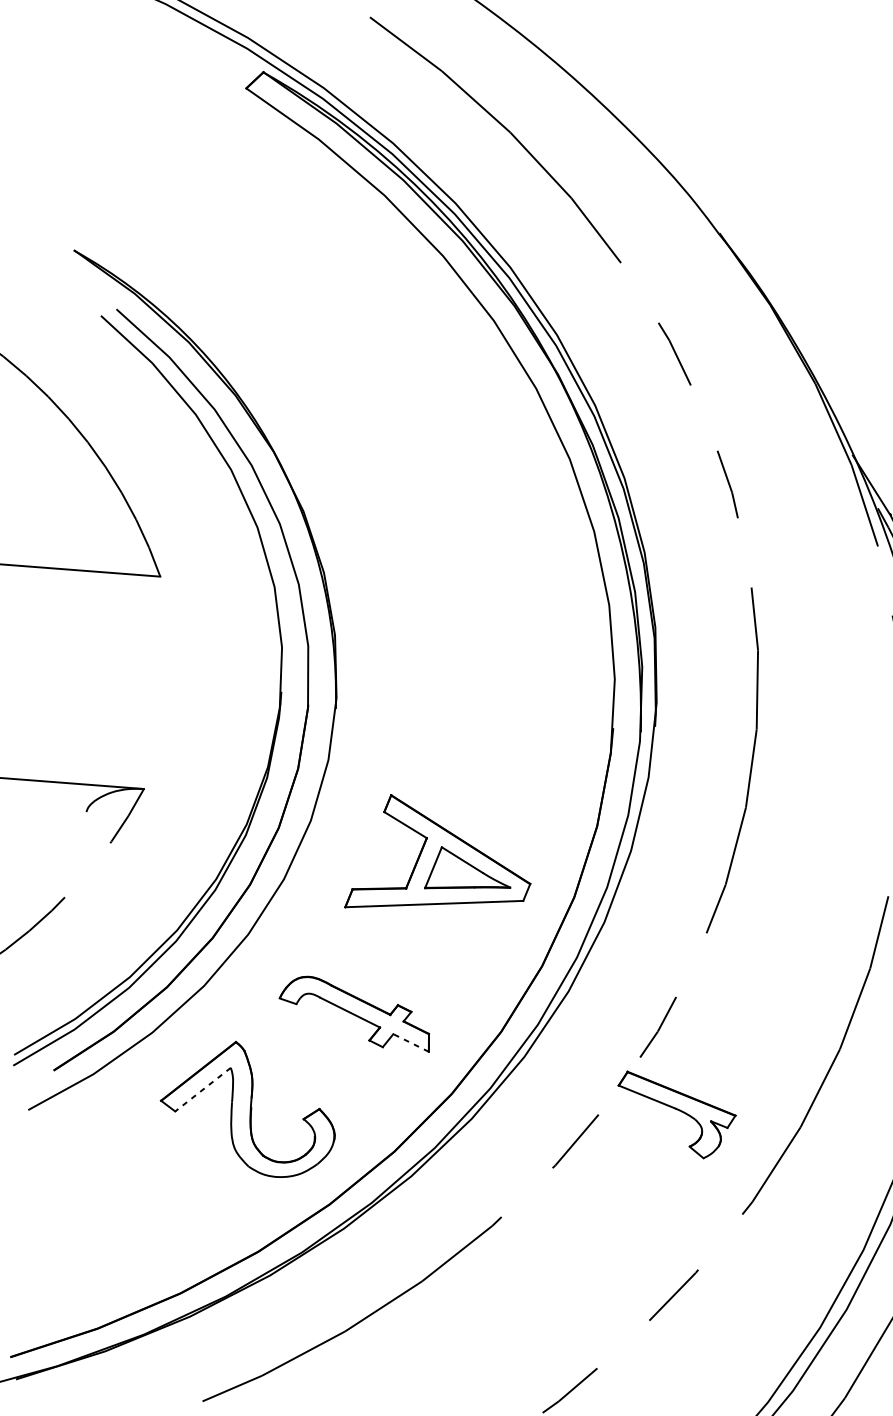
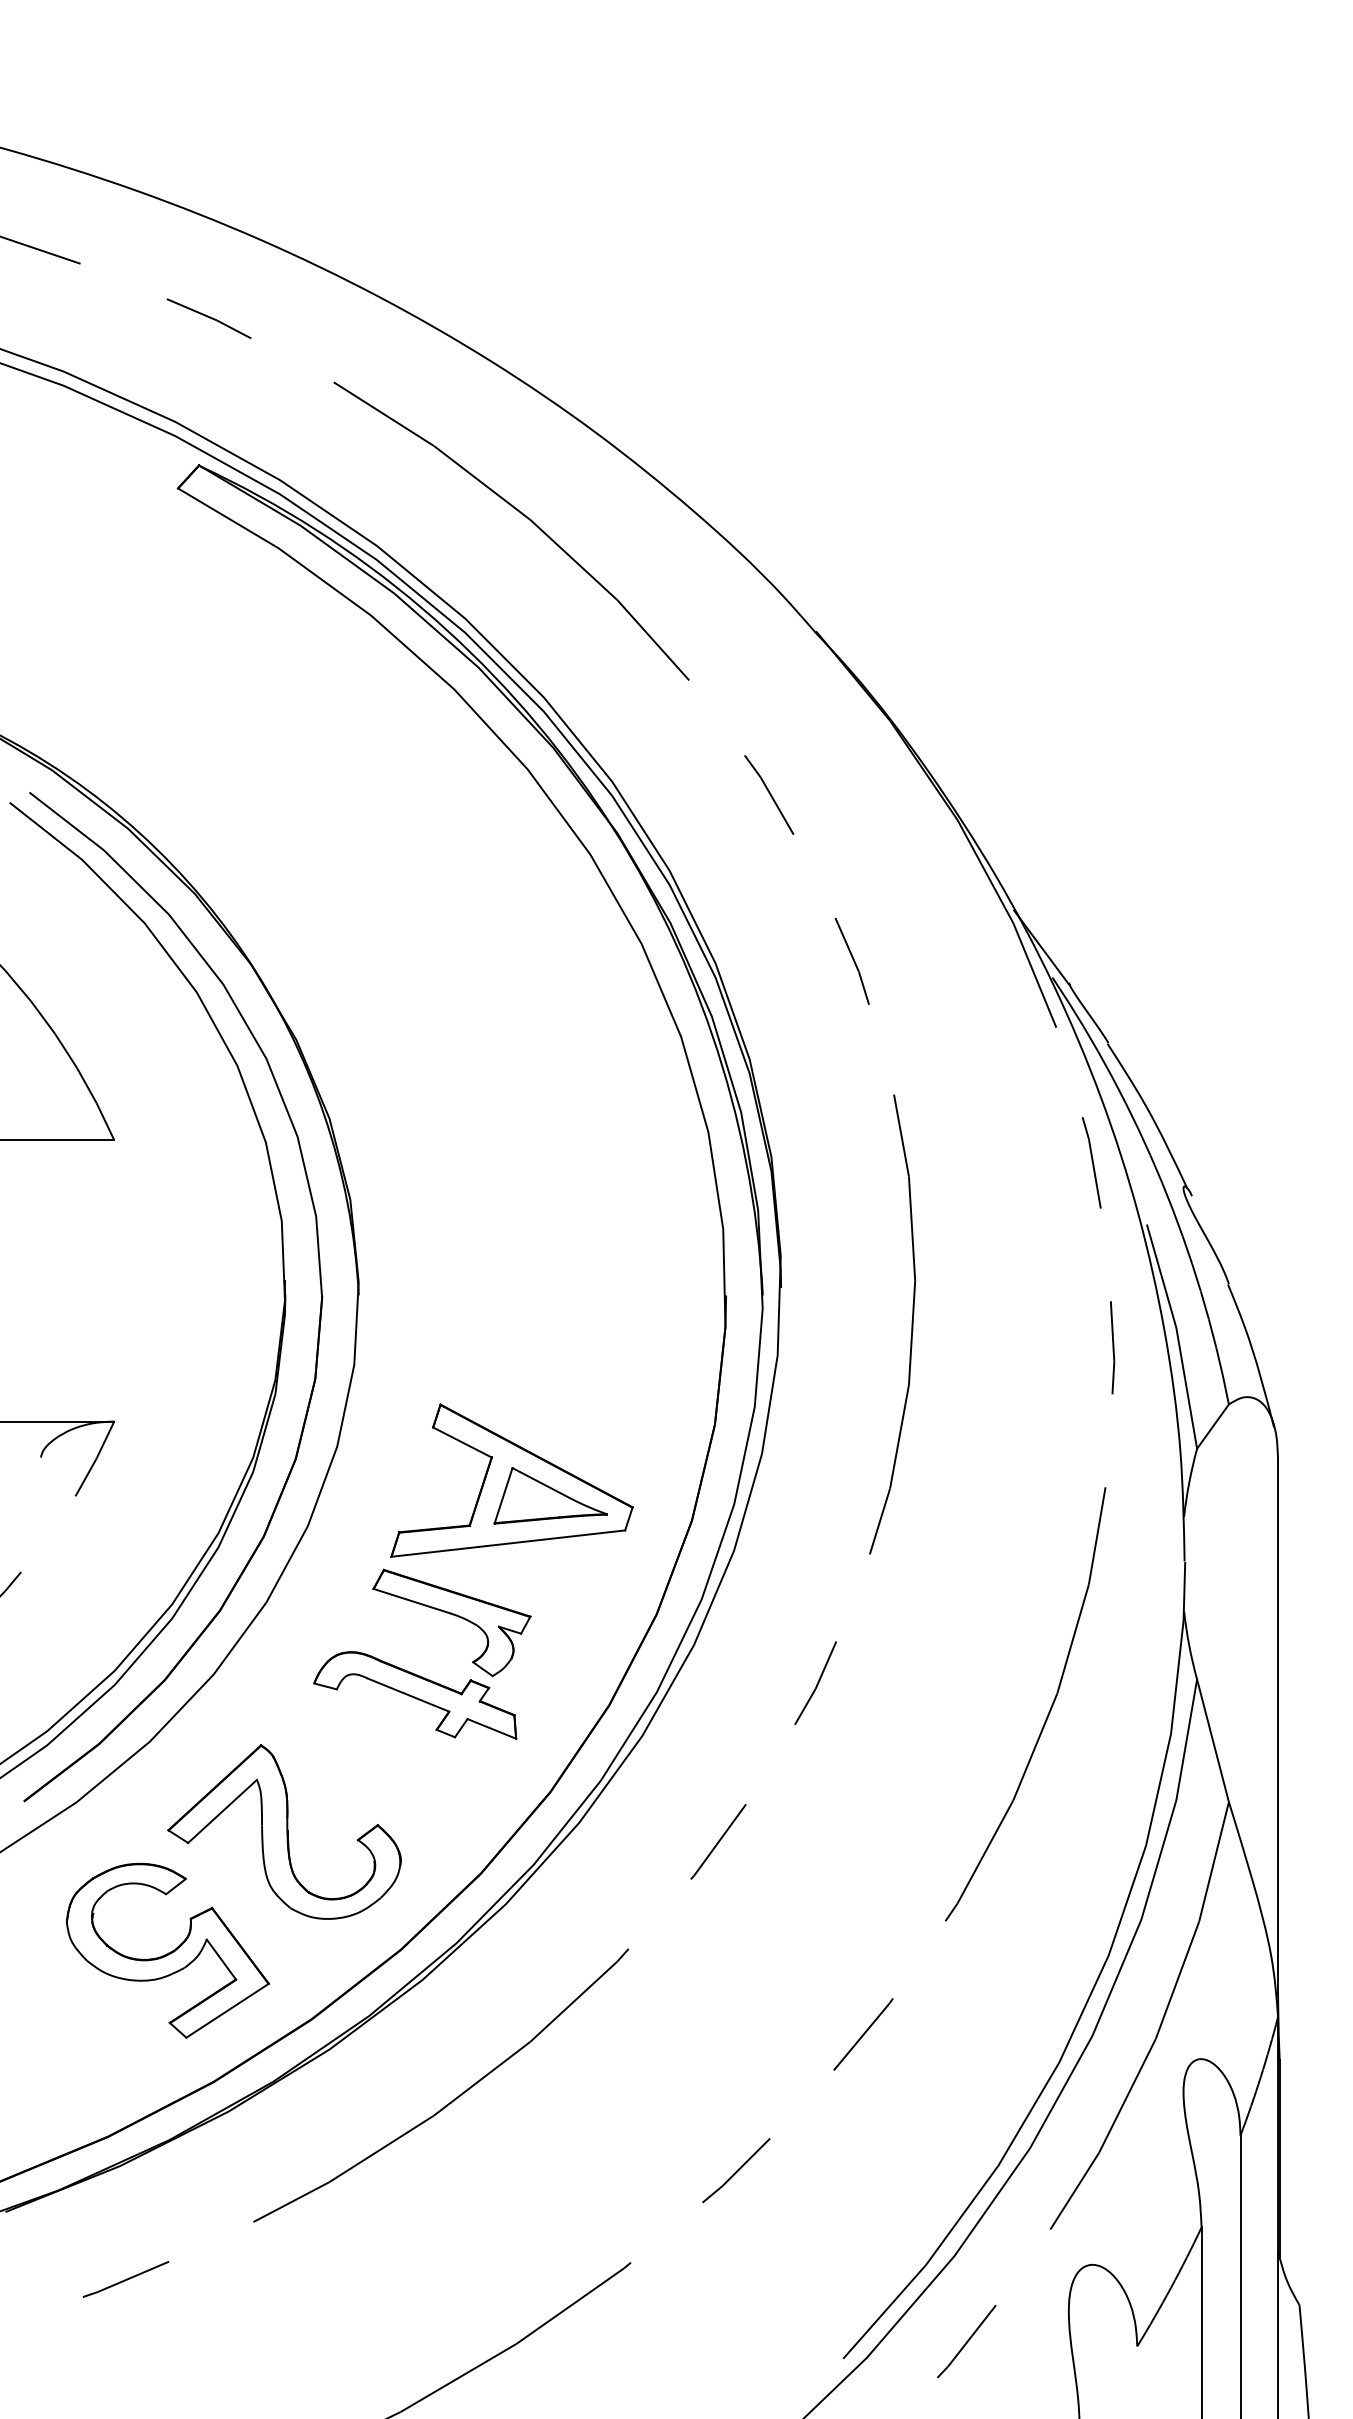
line: (410, 1042) -> (491, 1728), dashed -> solid
line: (203, 1089) -> (222, 1811), dashed -> solid
part: (676, 1110) -> (452, 1615), moved
part: (153, 1191) -> (167, 1950), added

